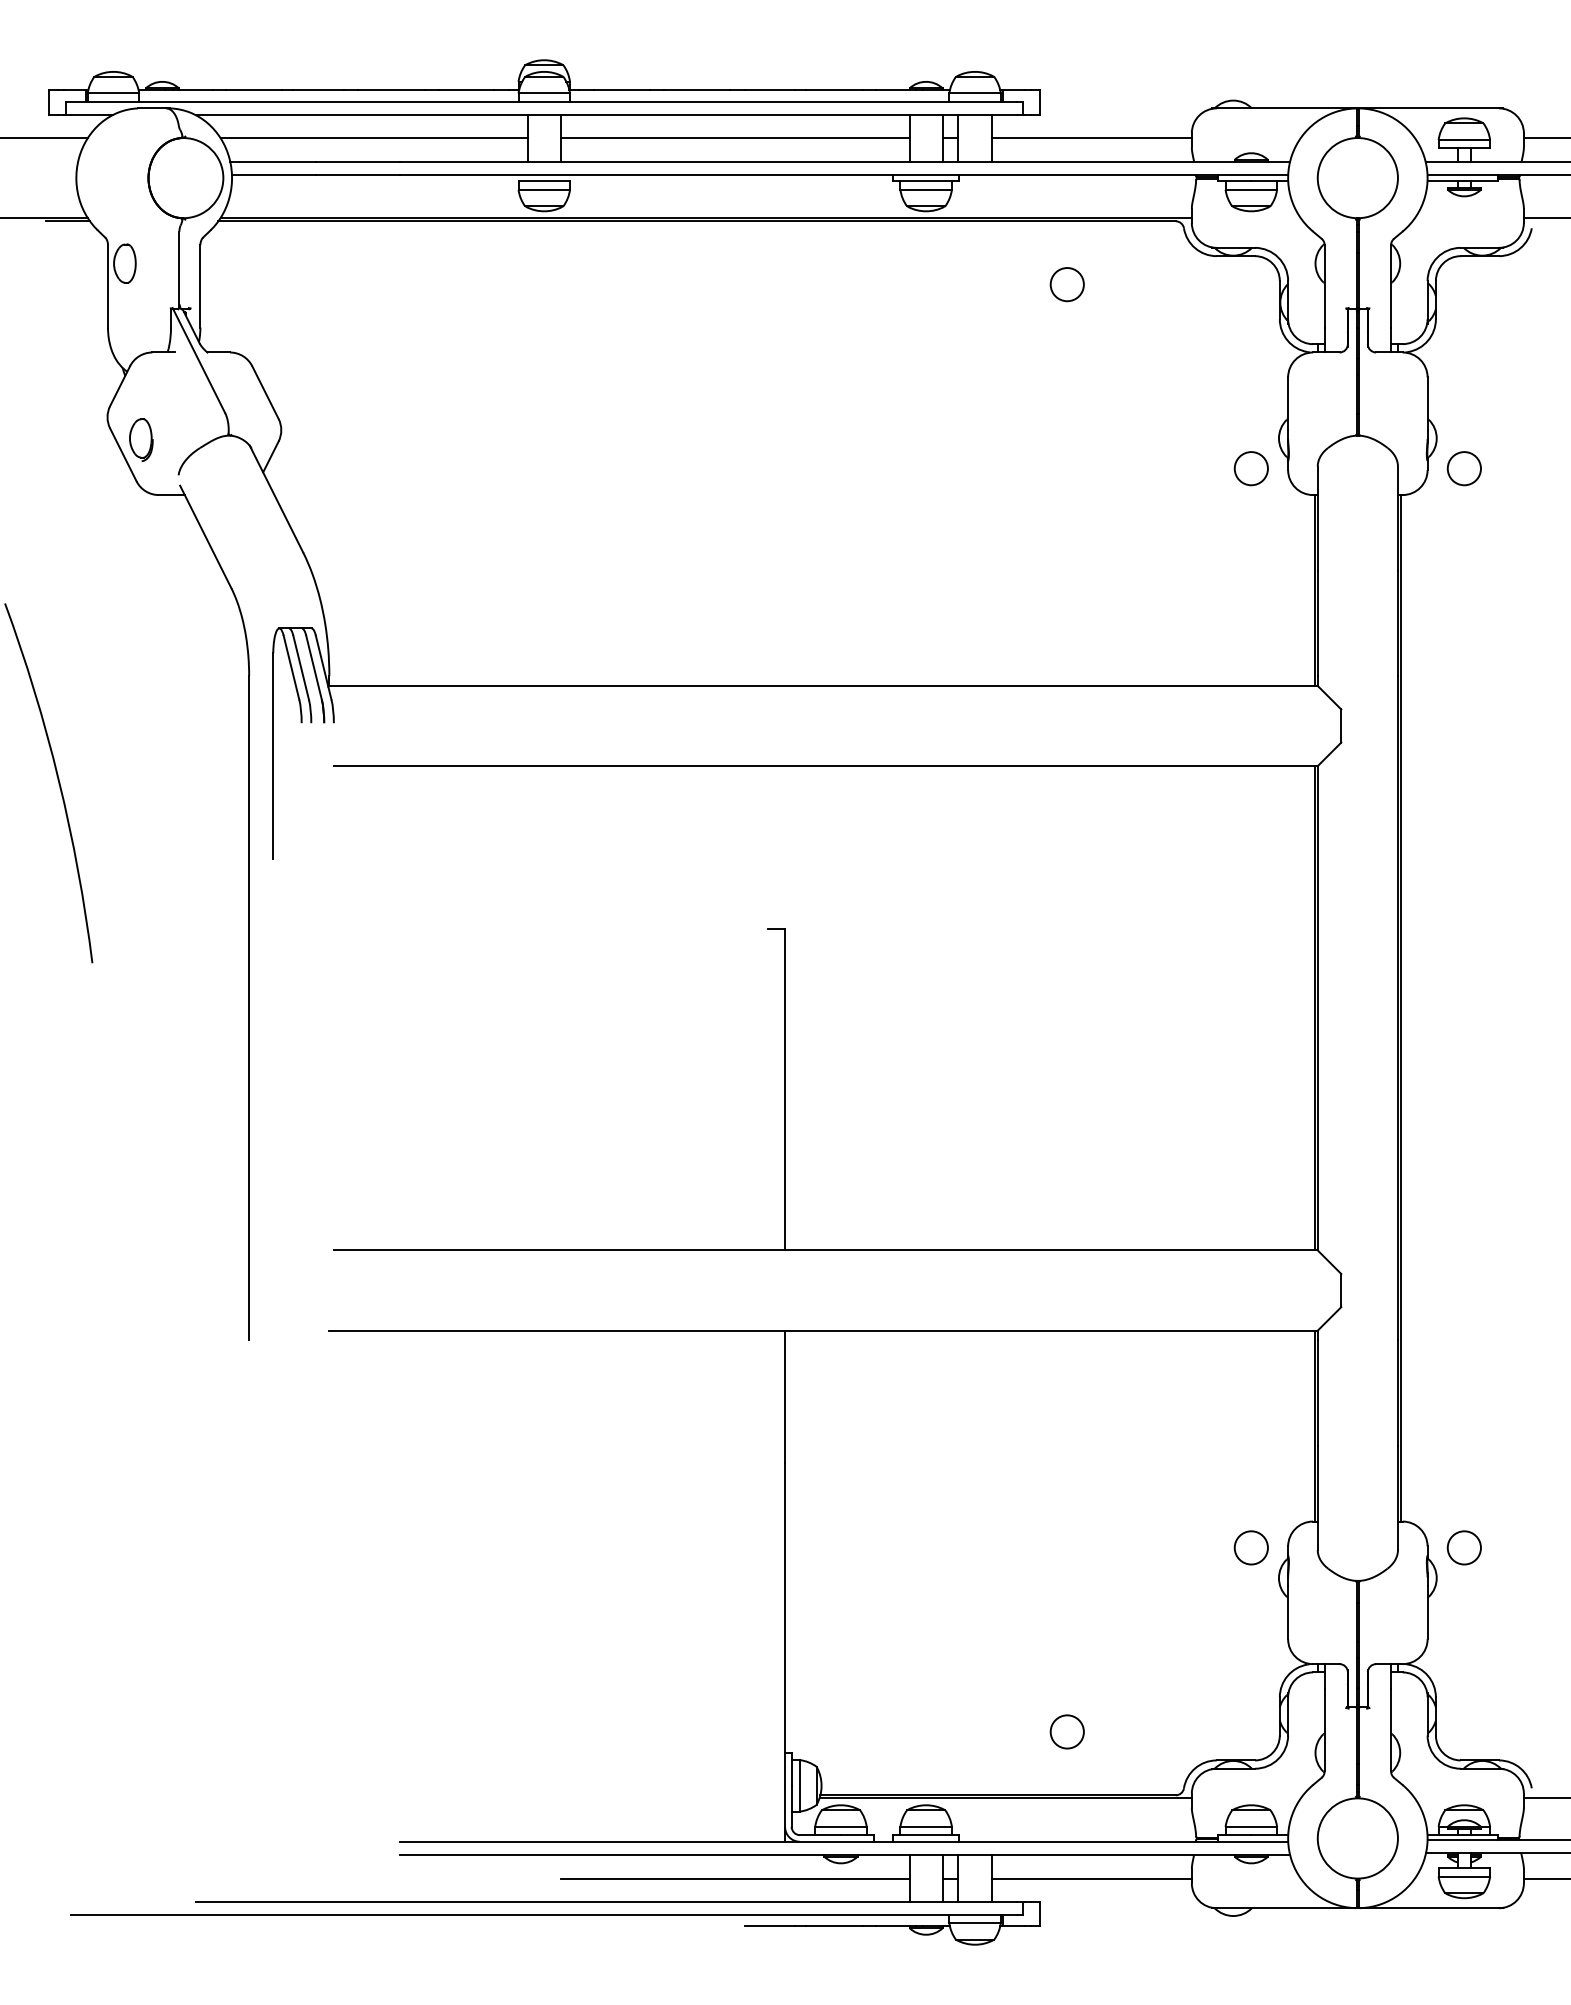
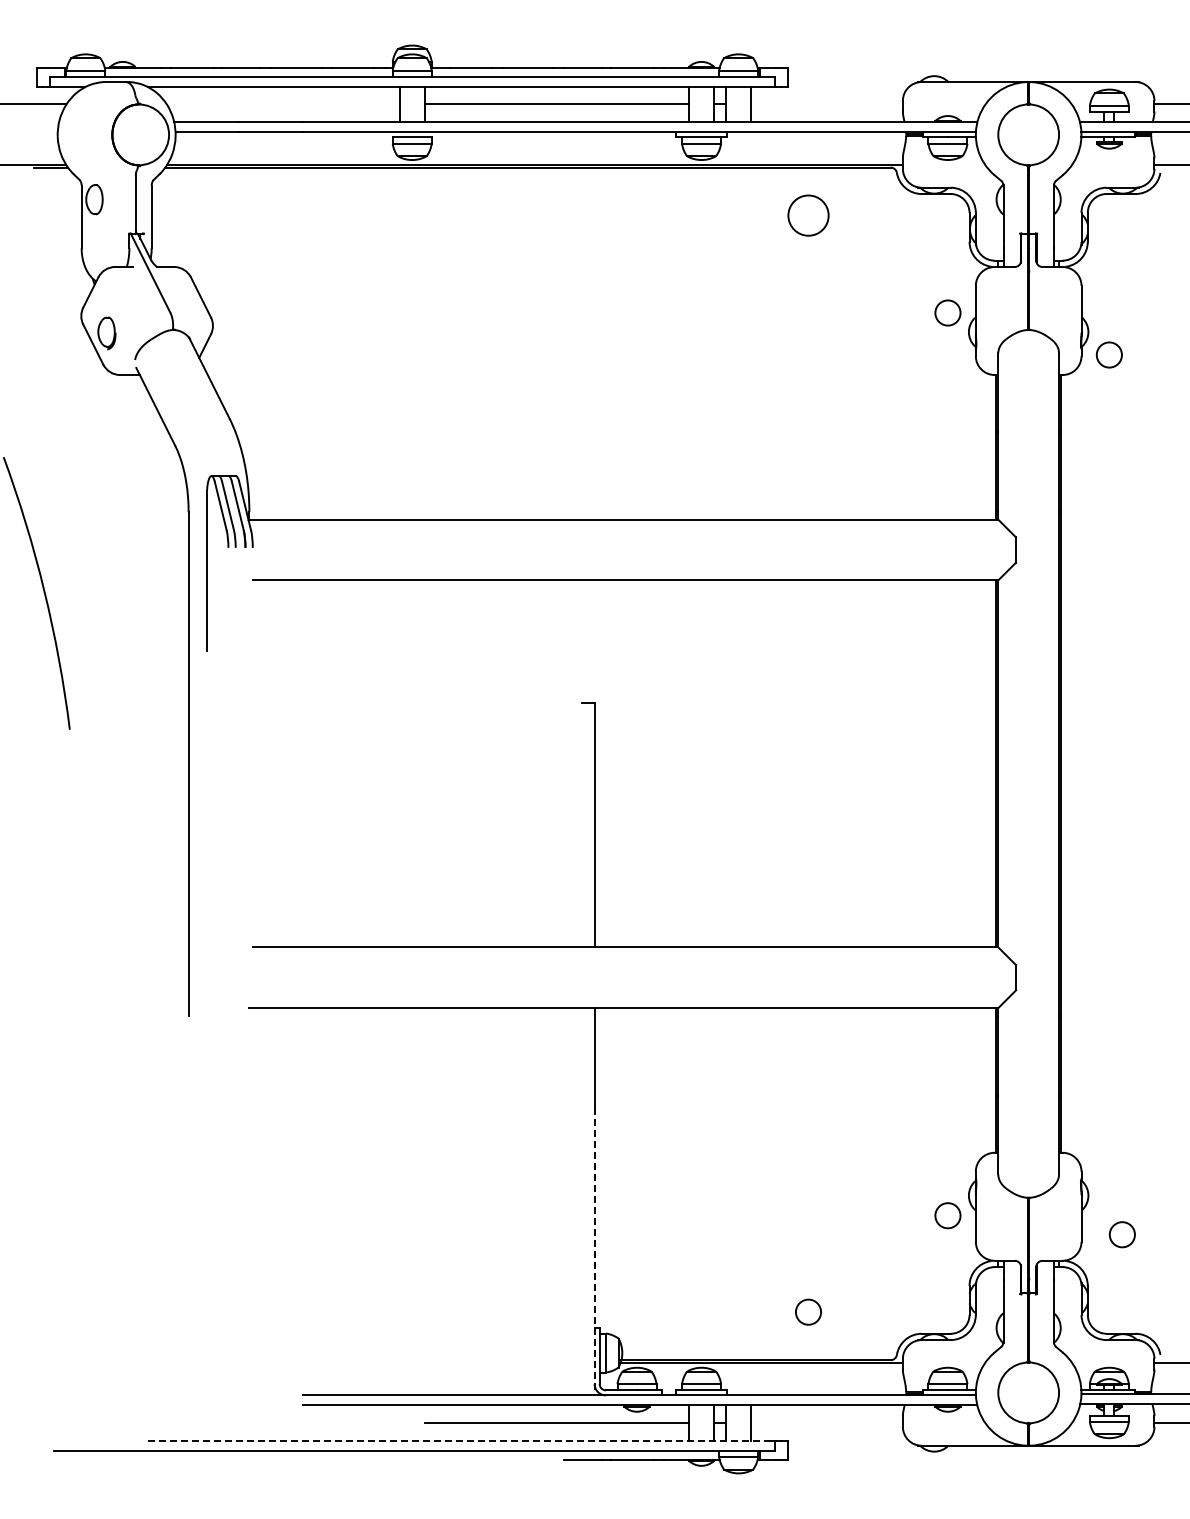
line: (373, 138) -> (282, 104), removed
line: (1091, 138) -> (826, 104), removed
circle: (1067, 284) -> (808, 215), size x1.6
circle: (1250, 467) -> (947, 312), moved
circle: (1250, 1547) -> (947, 1215), moved
circle: (1463, 1547) -> (1121, 1234), moved
line: (784, 1651) -> (594, 1251), solid -> dashed
line: (1091, 1878) -> (826, 1423), removed
line: (605, 1901) -> (458, 1440), solid -> dashed

